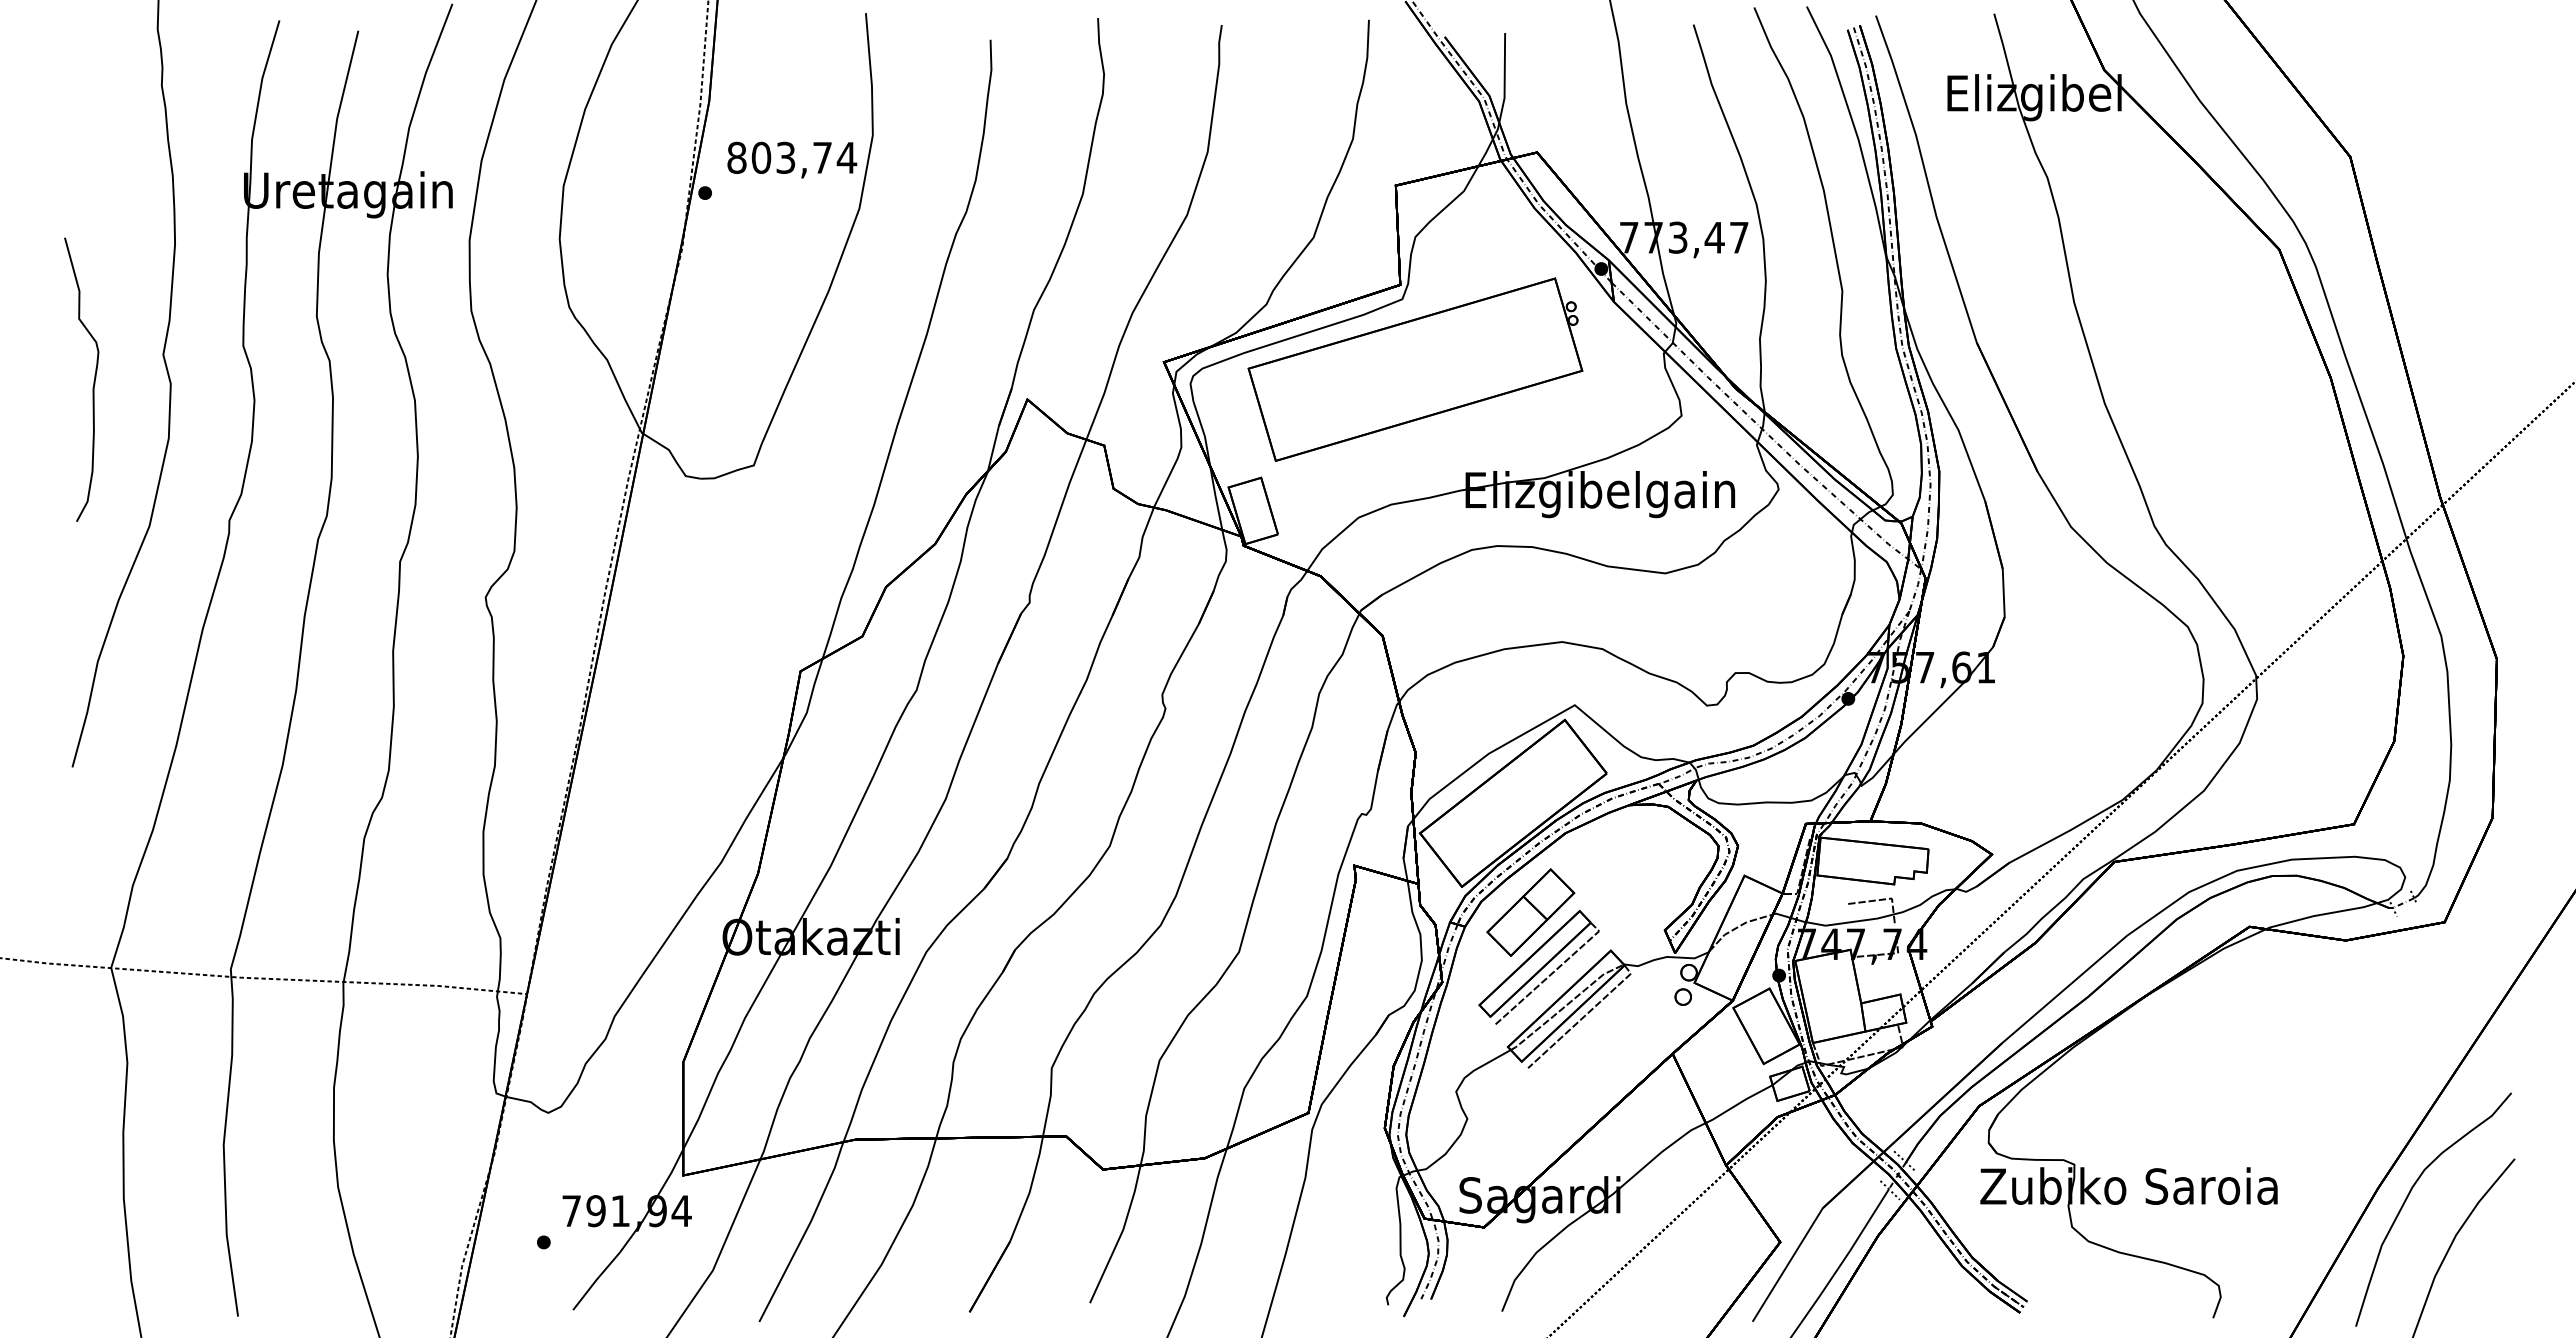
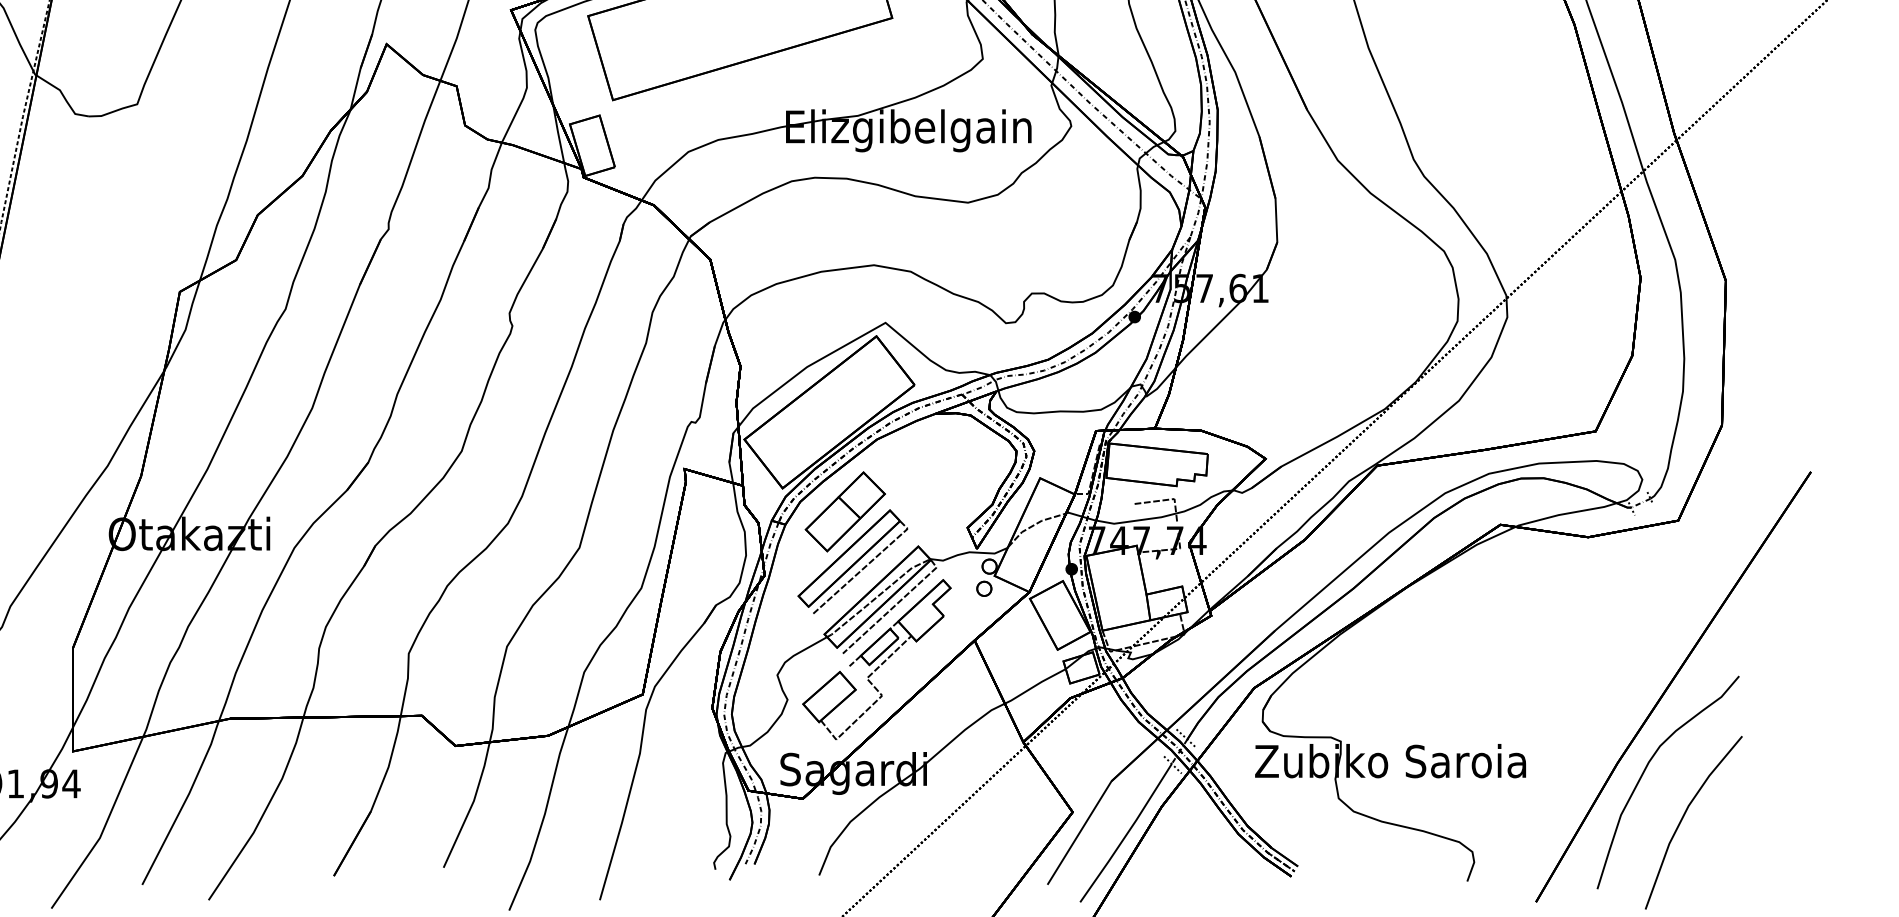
part: (1565, 1074) -> (877, 659), added

